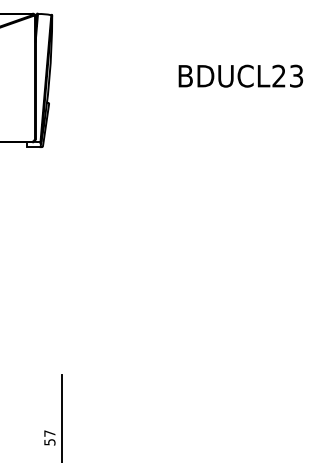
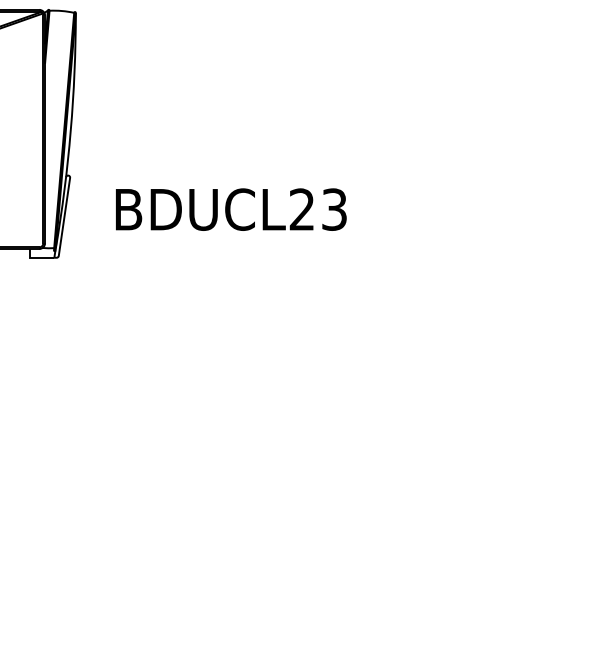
text: (240, 75) -> (230, 208), moved

